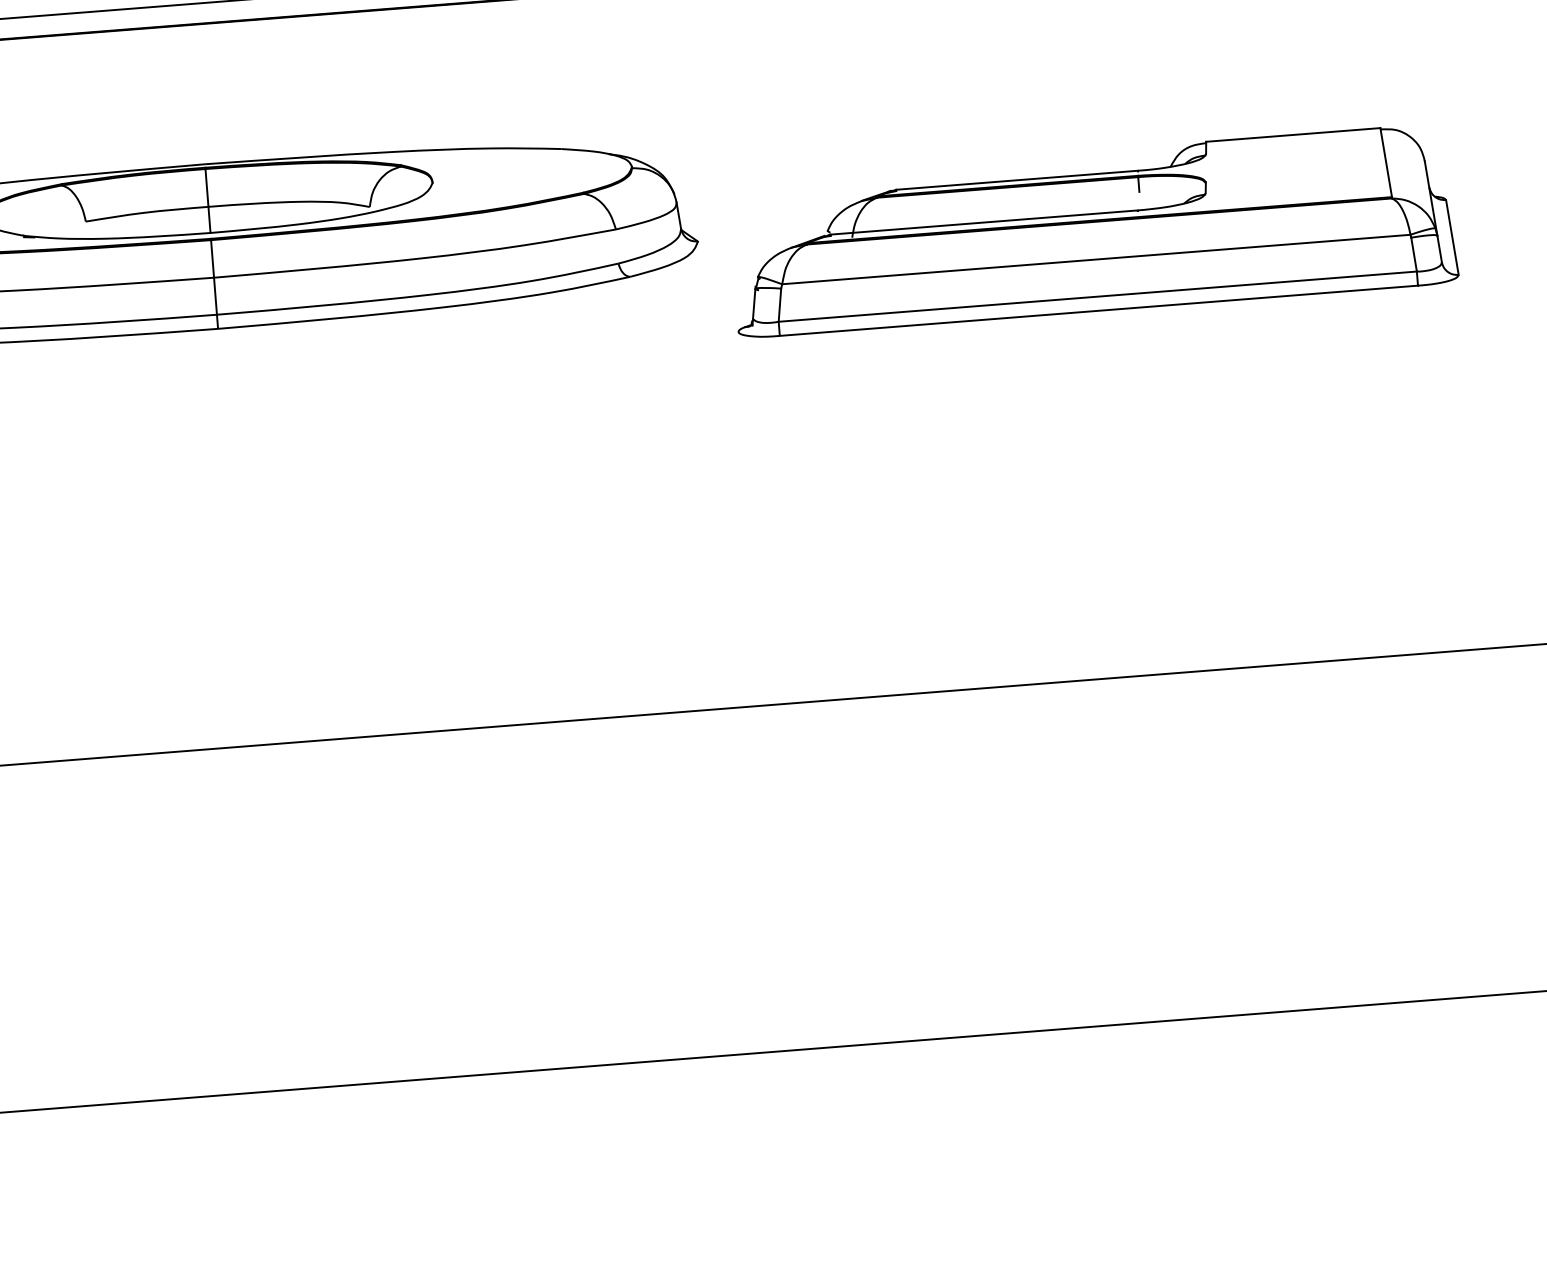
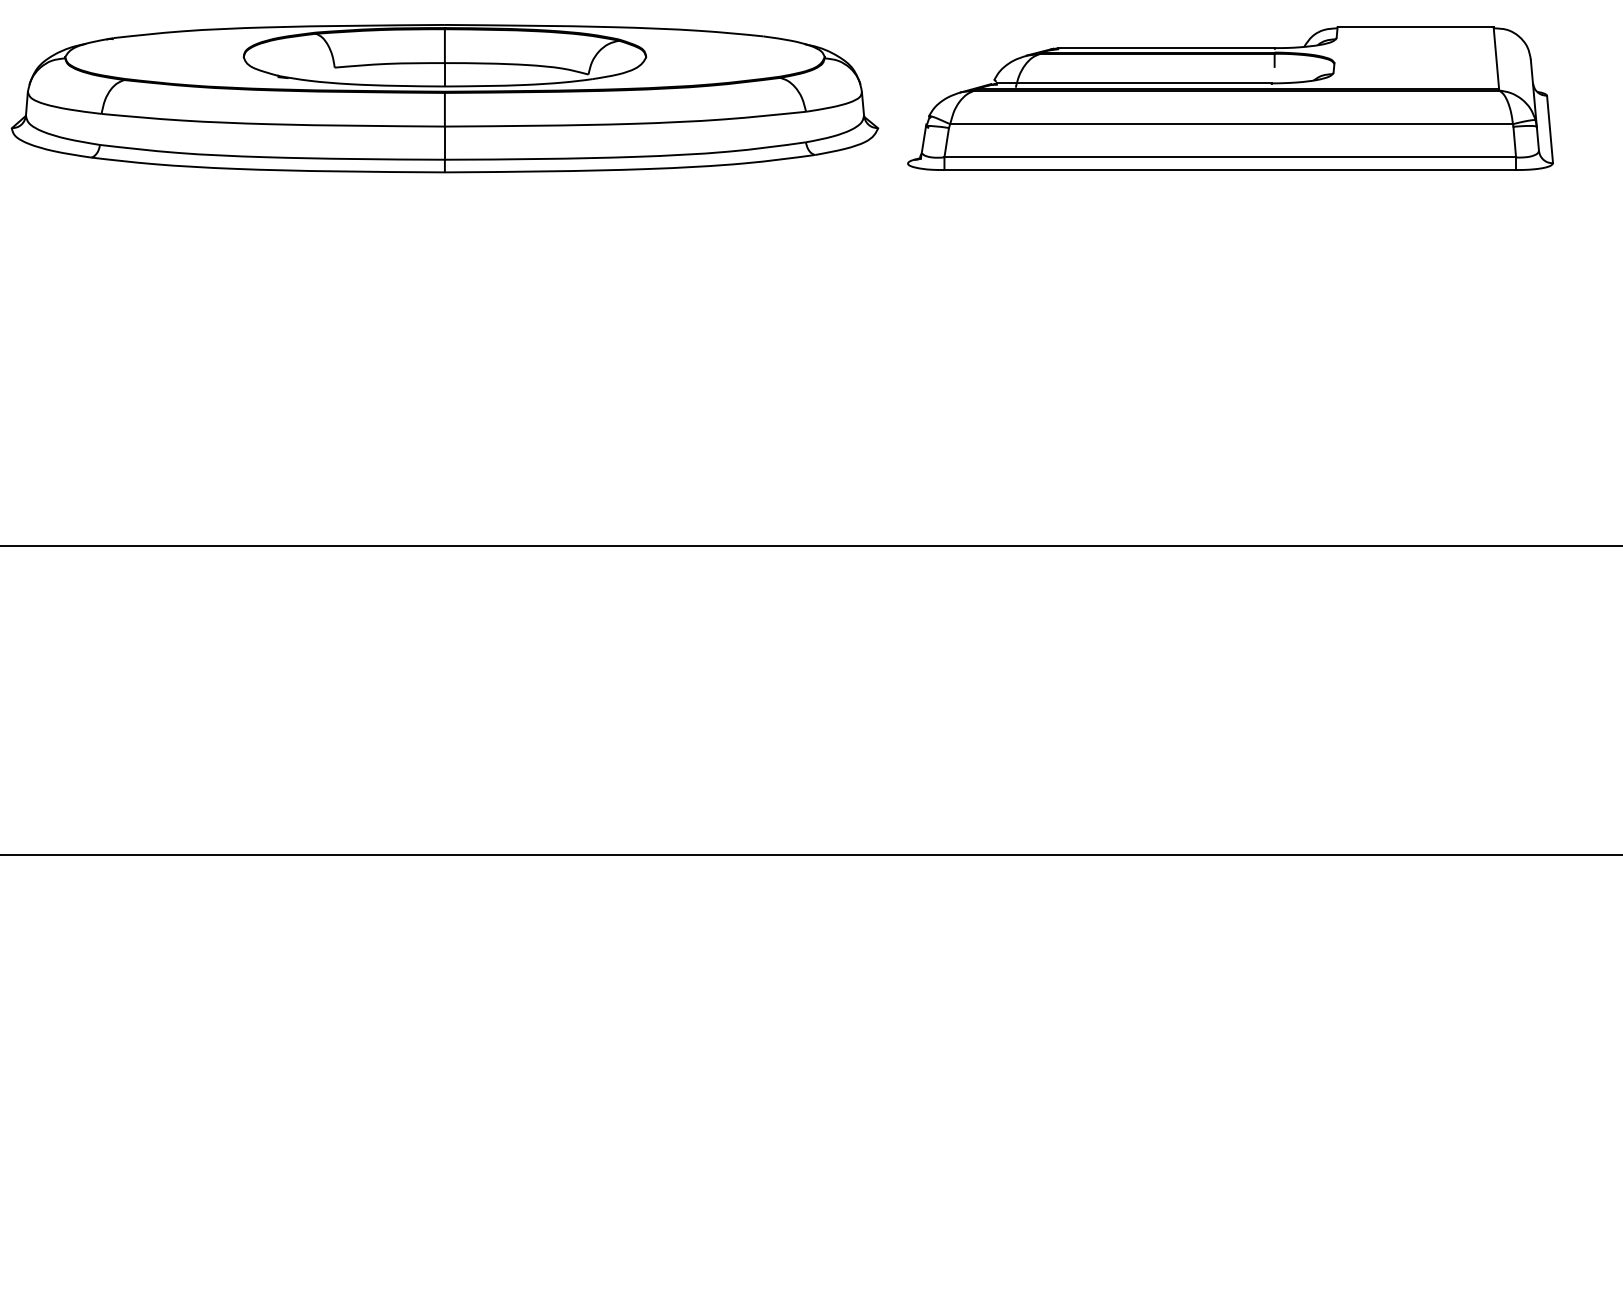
part: (1092, 230) -> (1230, 98), moved

